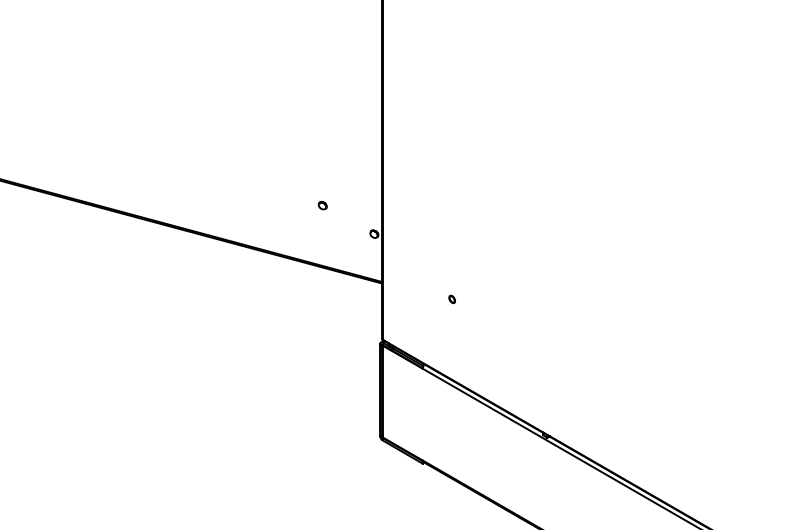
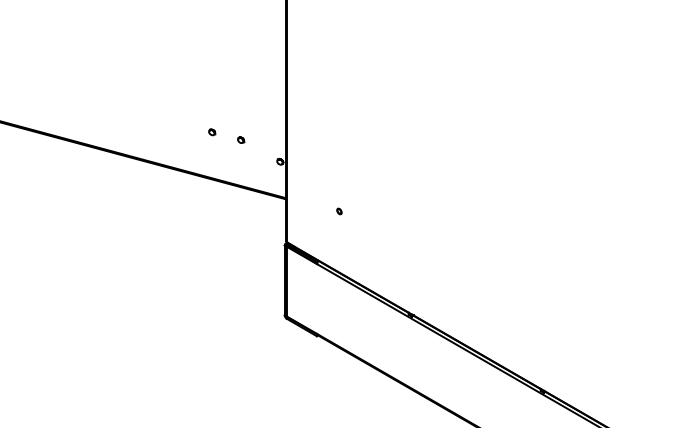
part: (285, 195) -> (212, 132), added

